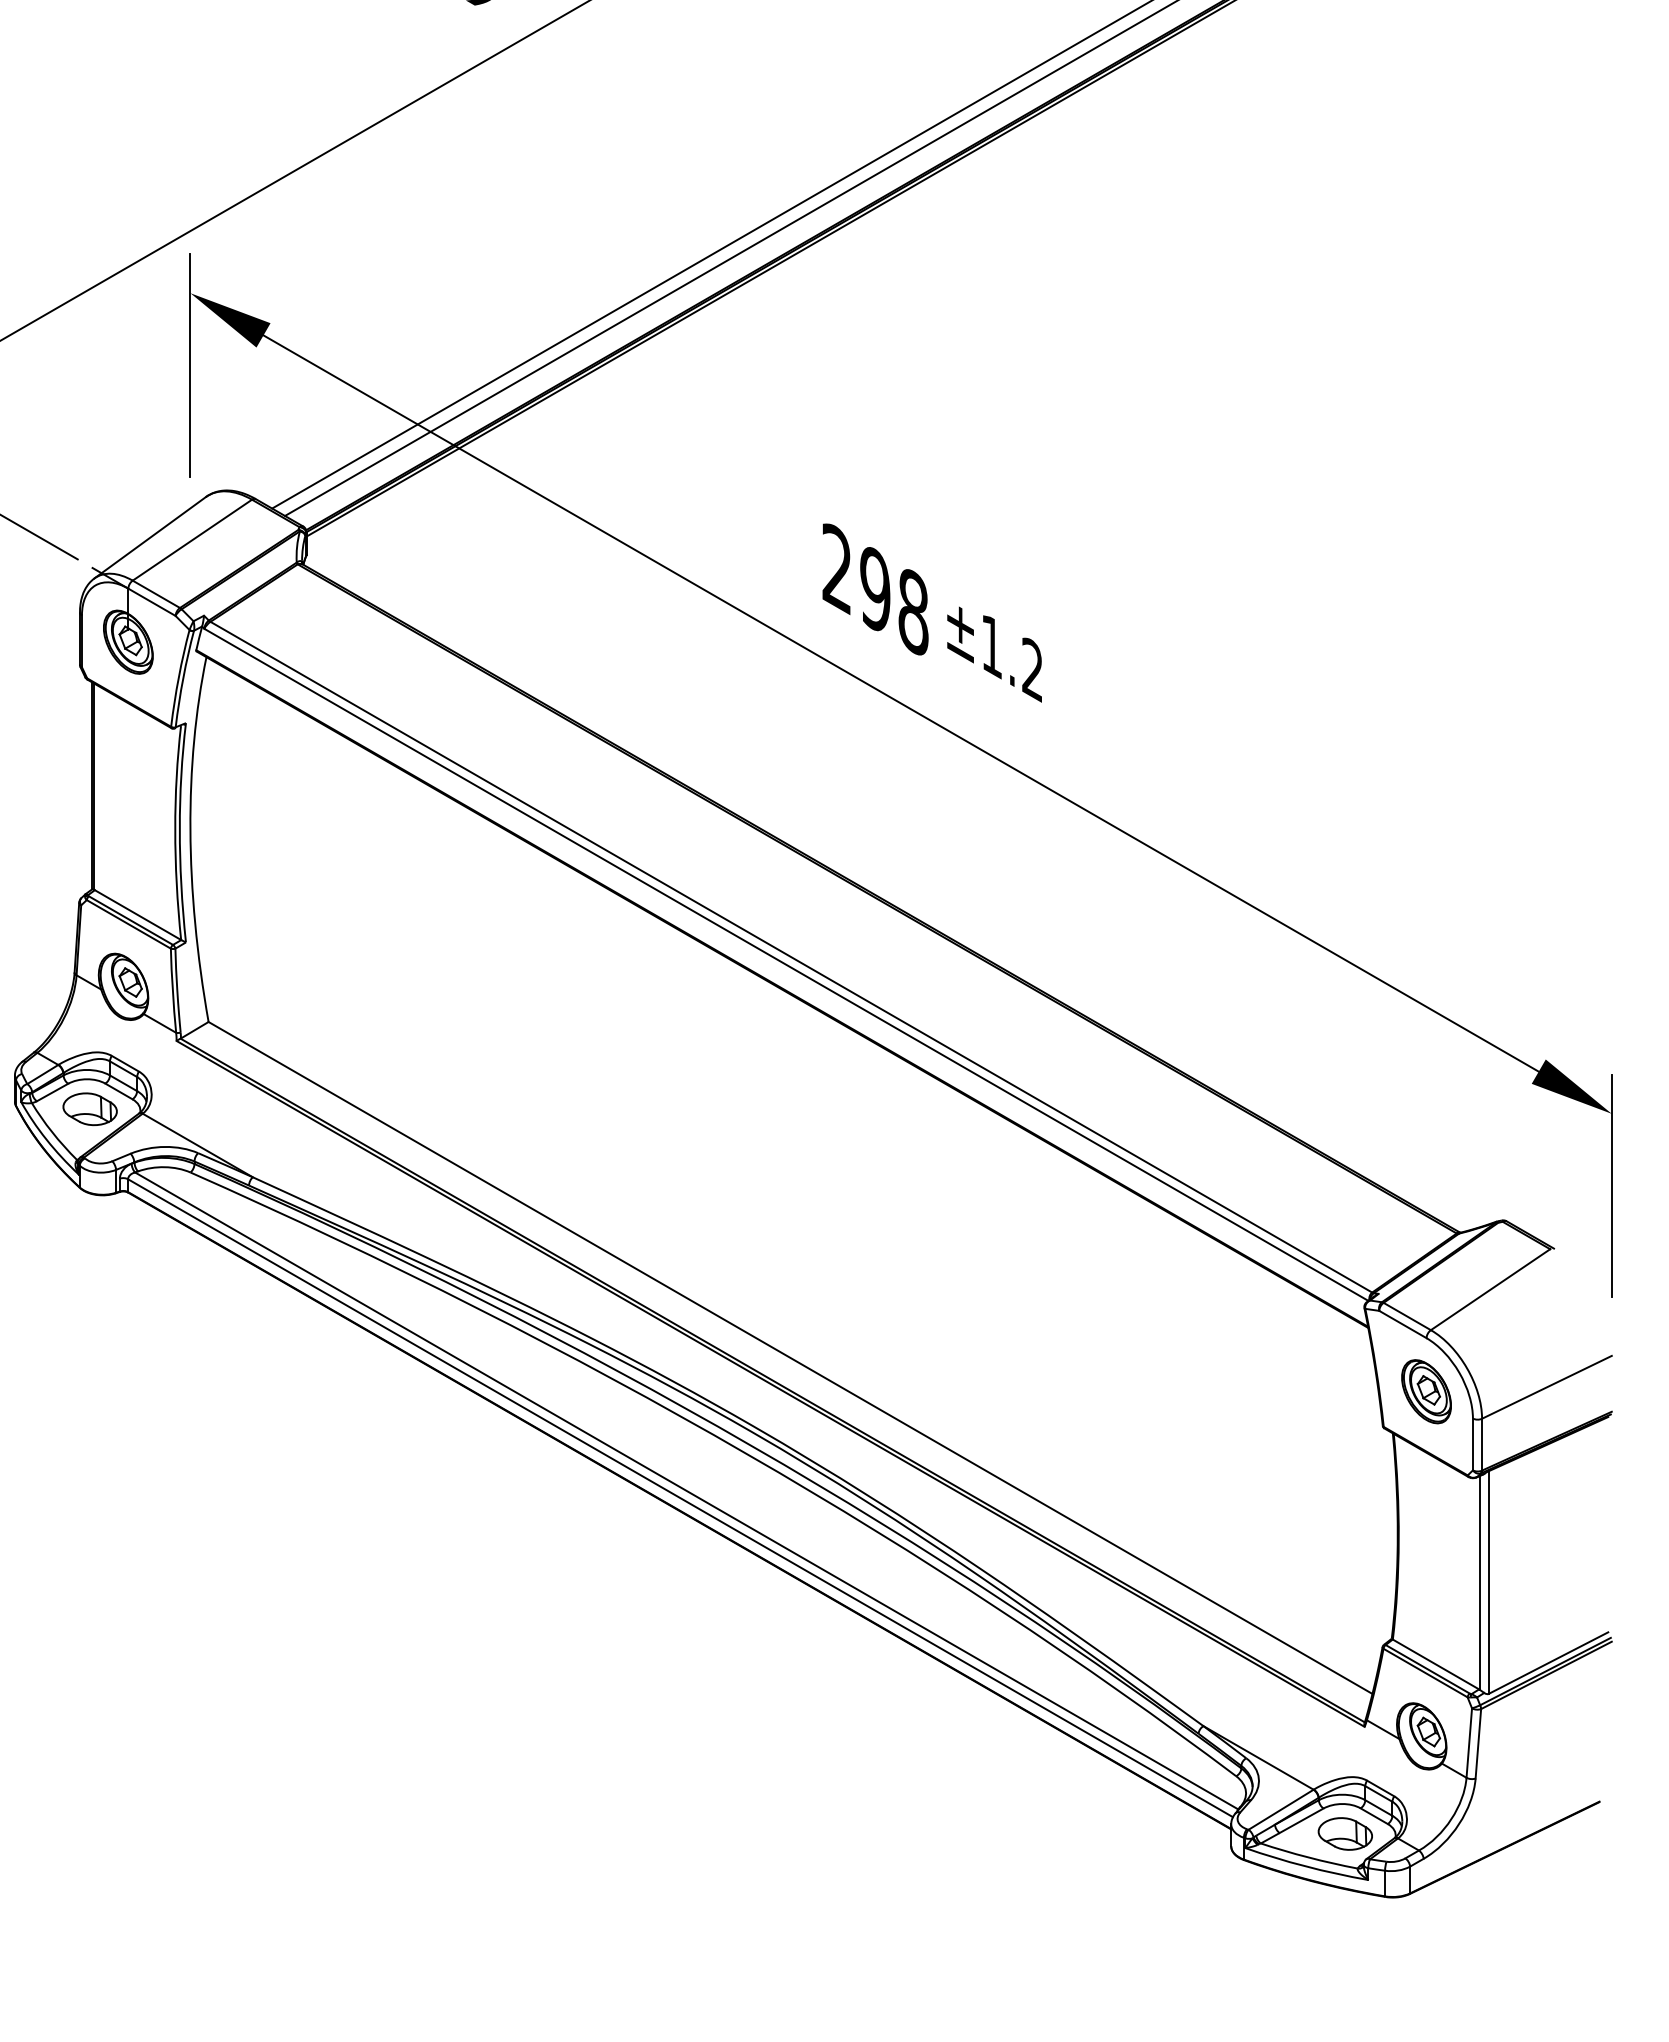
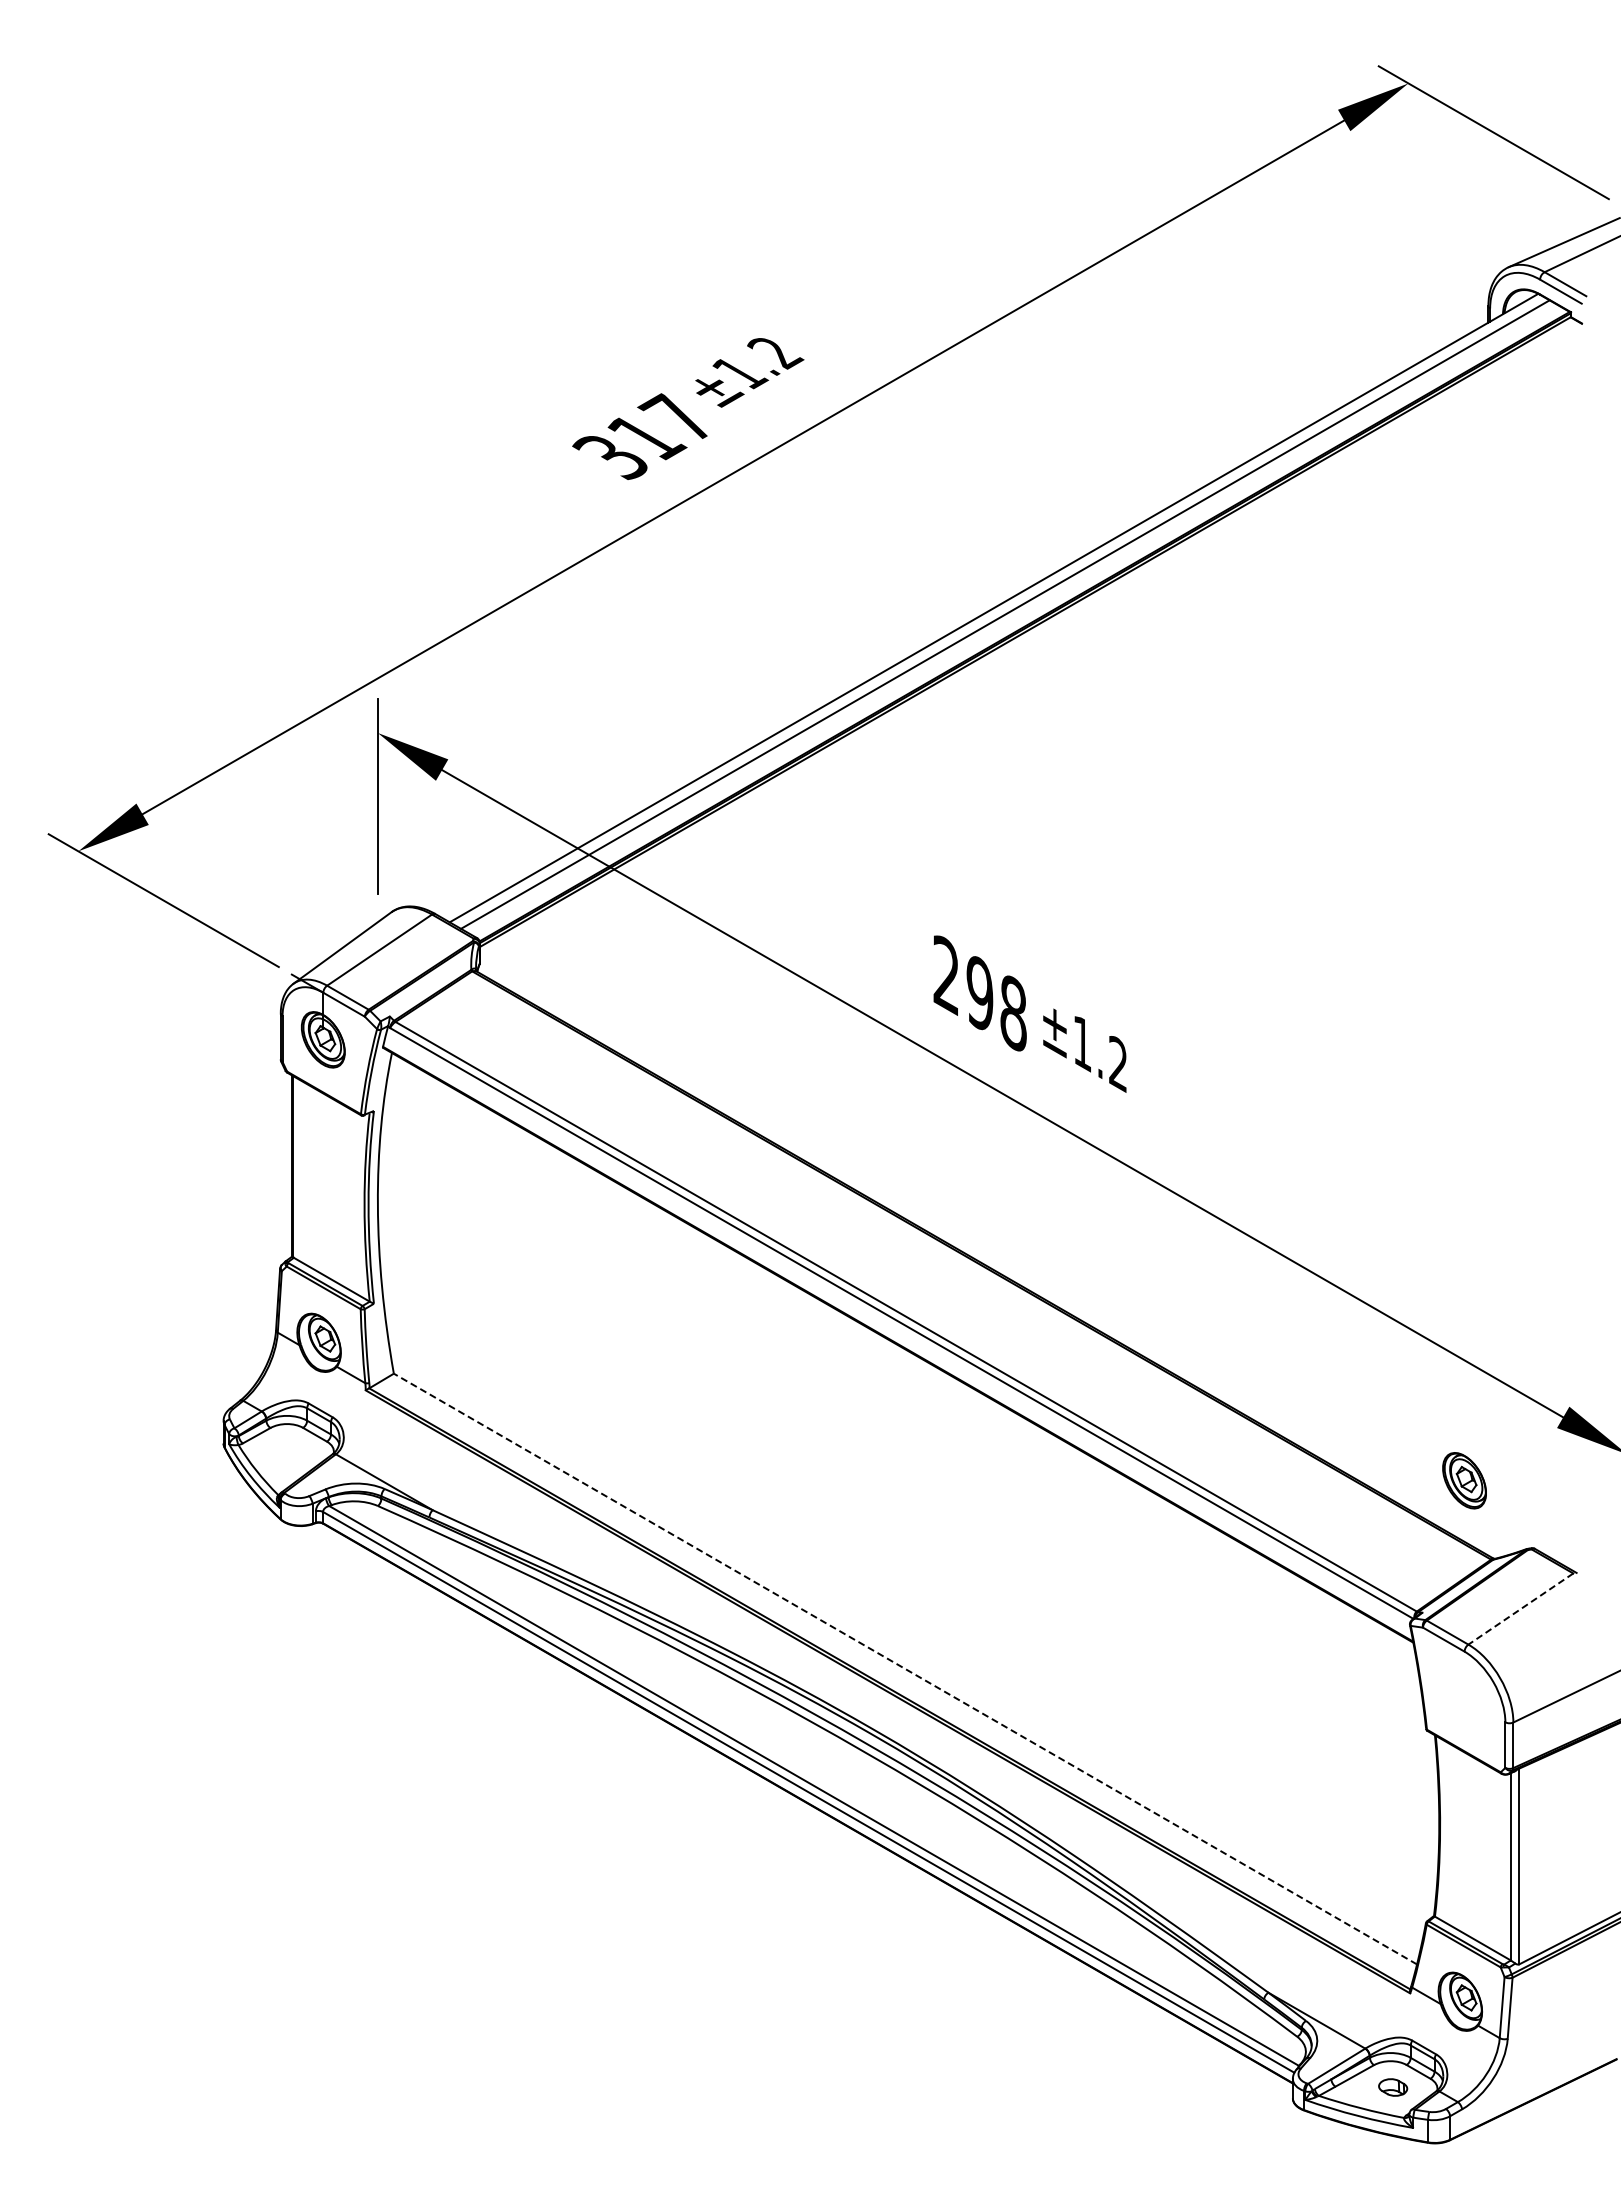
part: (89, 1109) -> (289, 1450), removed
line: (1490, 1290) -> (1520, 1609), solid -> dashed
line: (790, 1358) -> (905, 1669), solid -> dashed
part: (1426, 1391) -> (1464, 1480), moved
part: (1344, 1833) -> (1392, 2087), size x0.6

